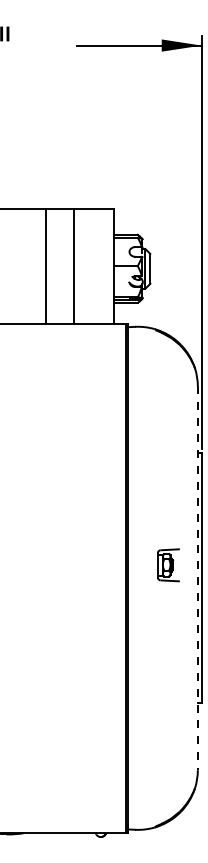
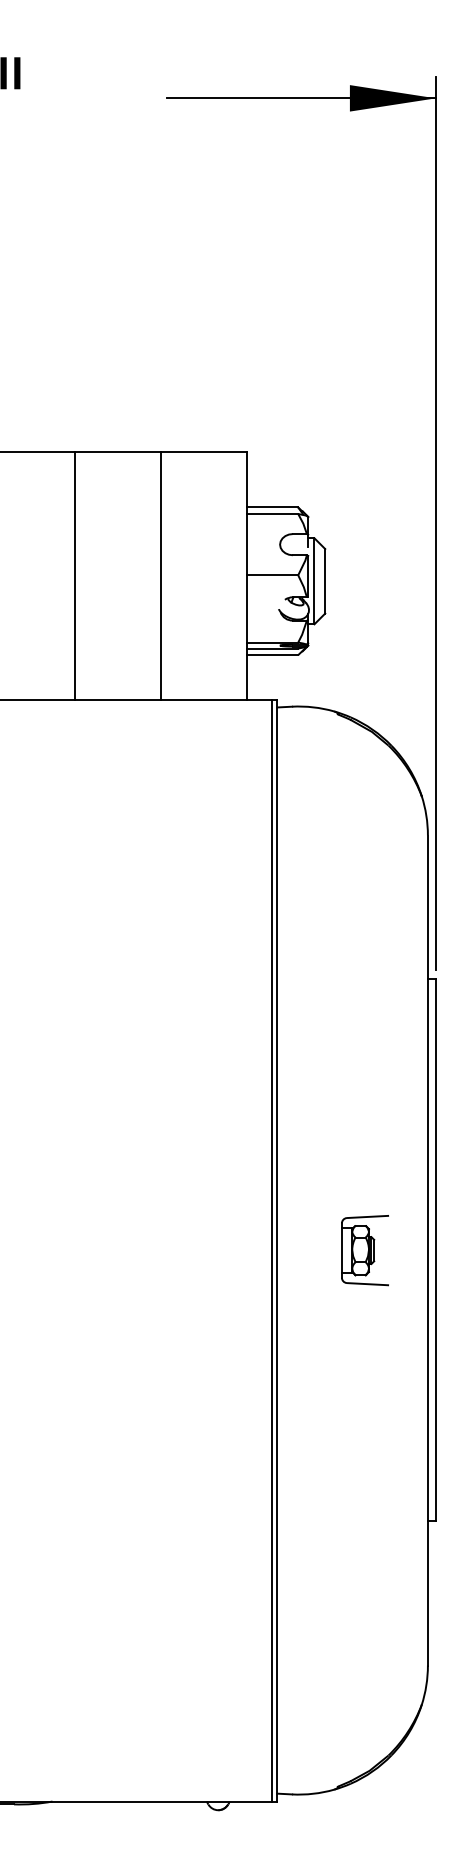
line: (46, 266) -> (74, 576), moved
part: (168, 565) -> (364, 1250), moved
line: (197, 578) -> (427, 1250), dashed -> solid

